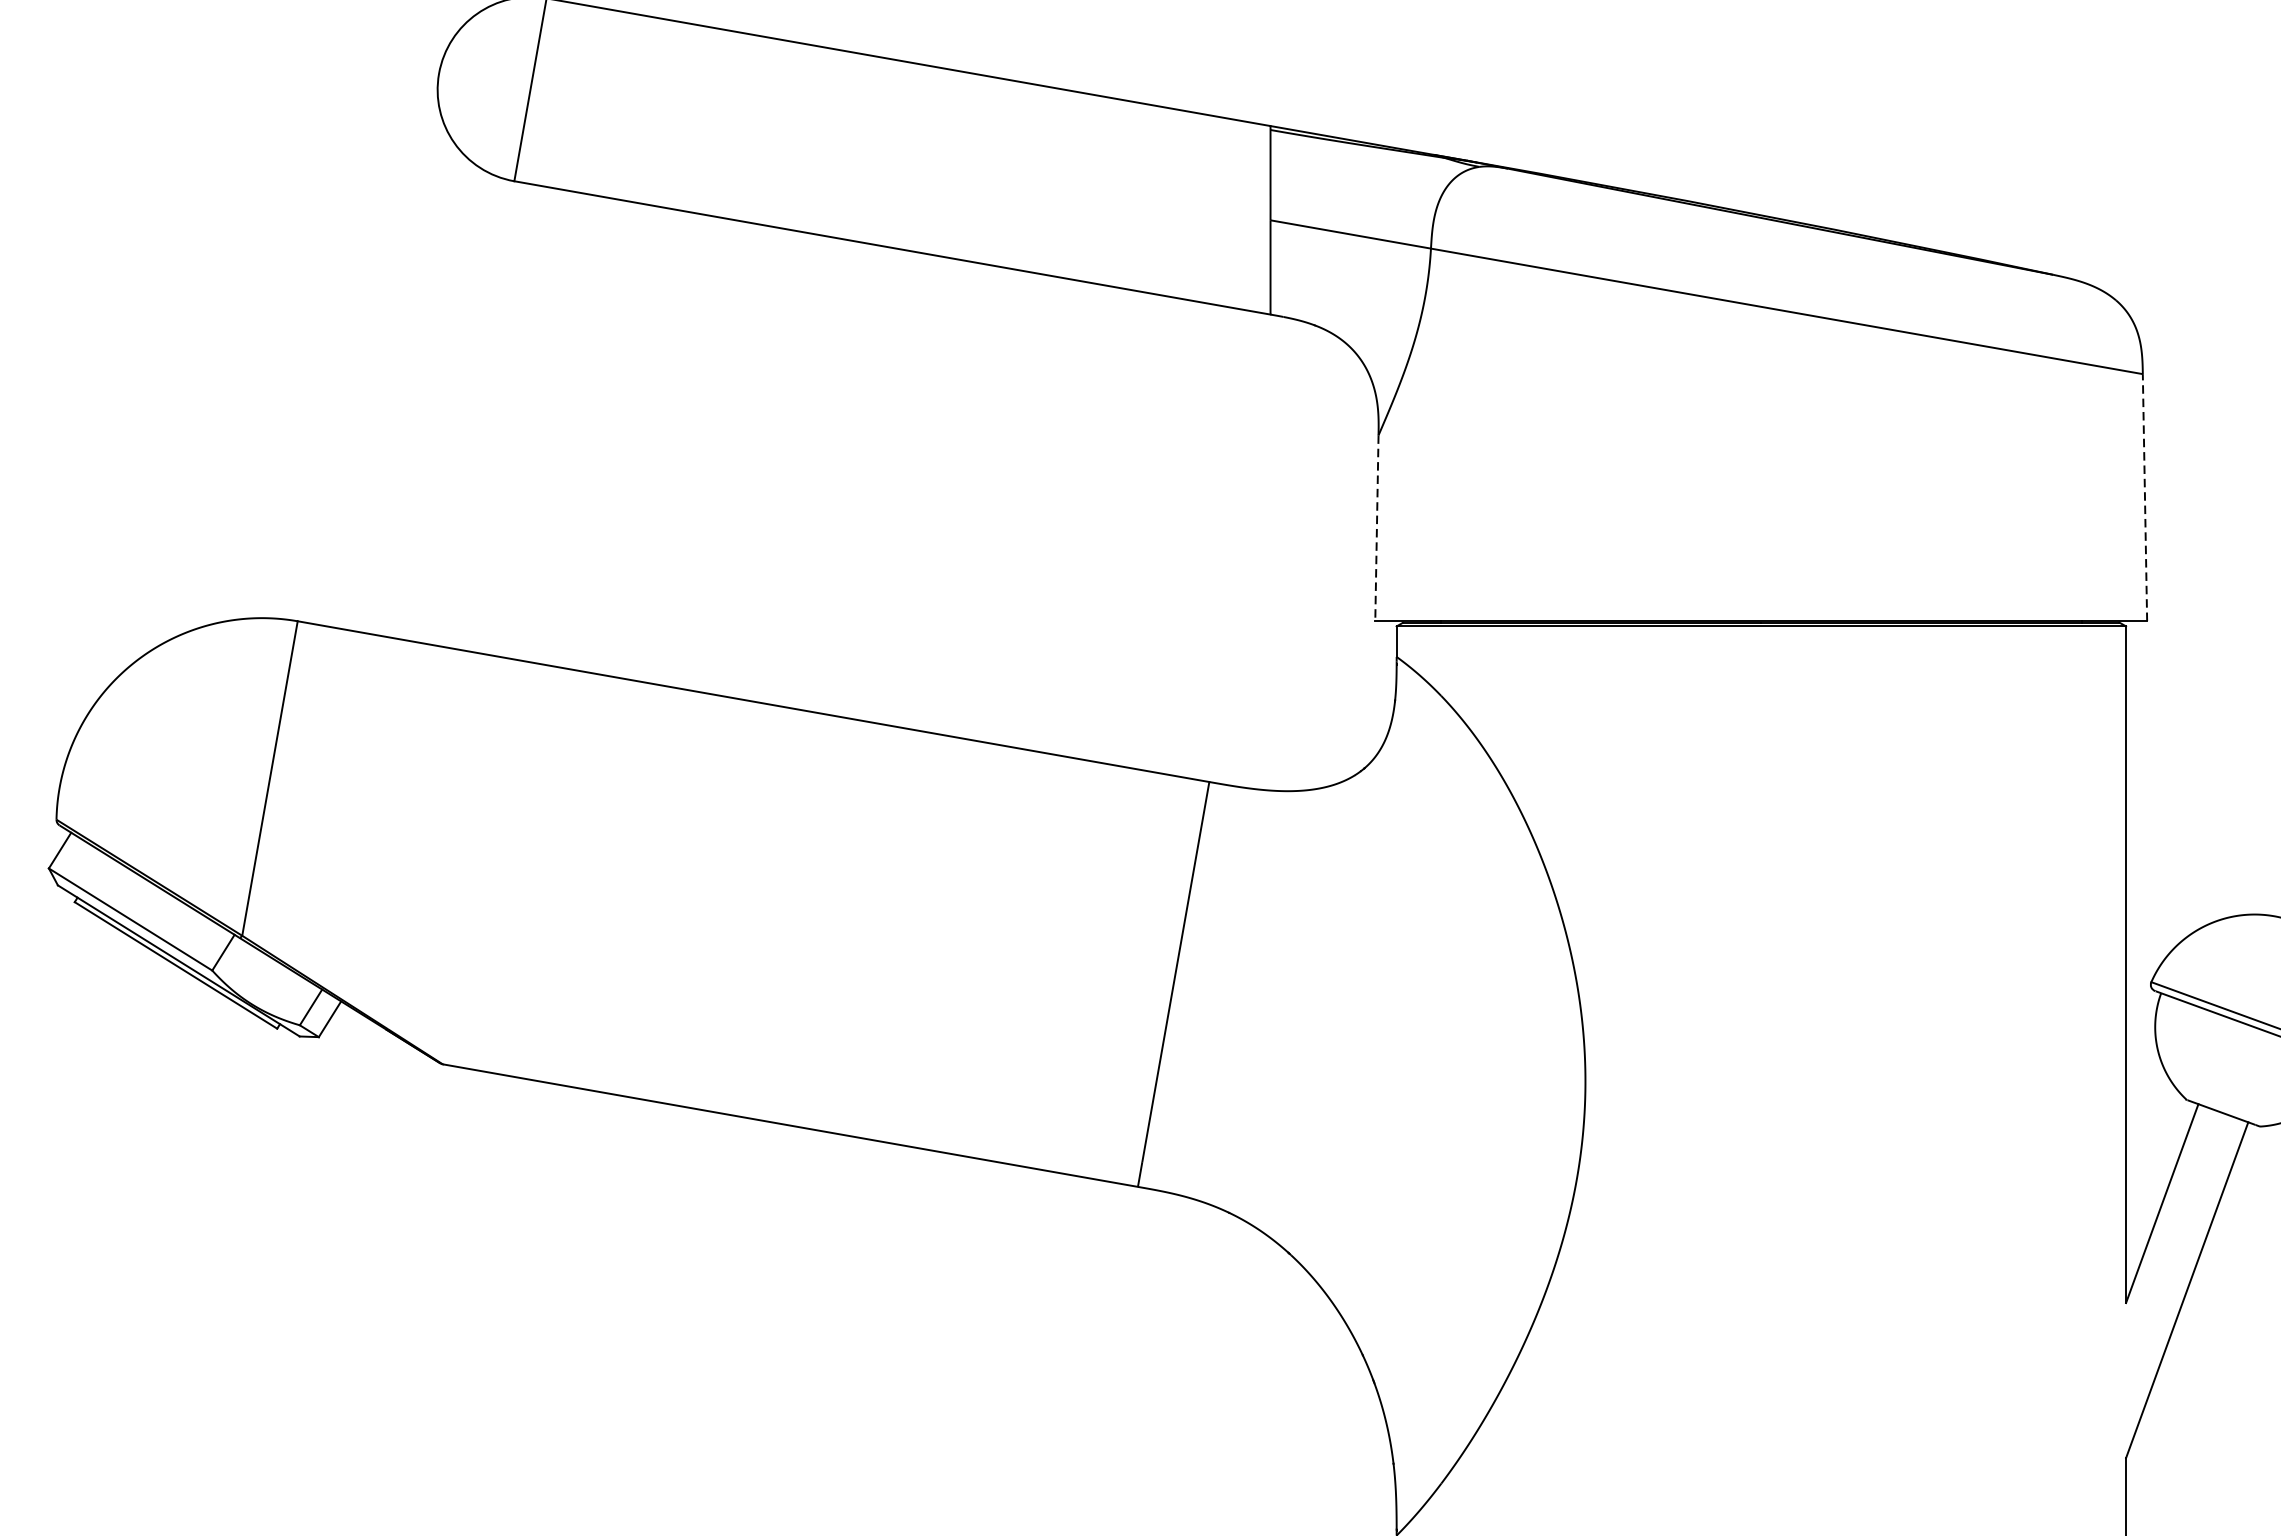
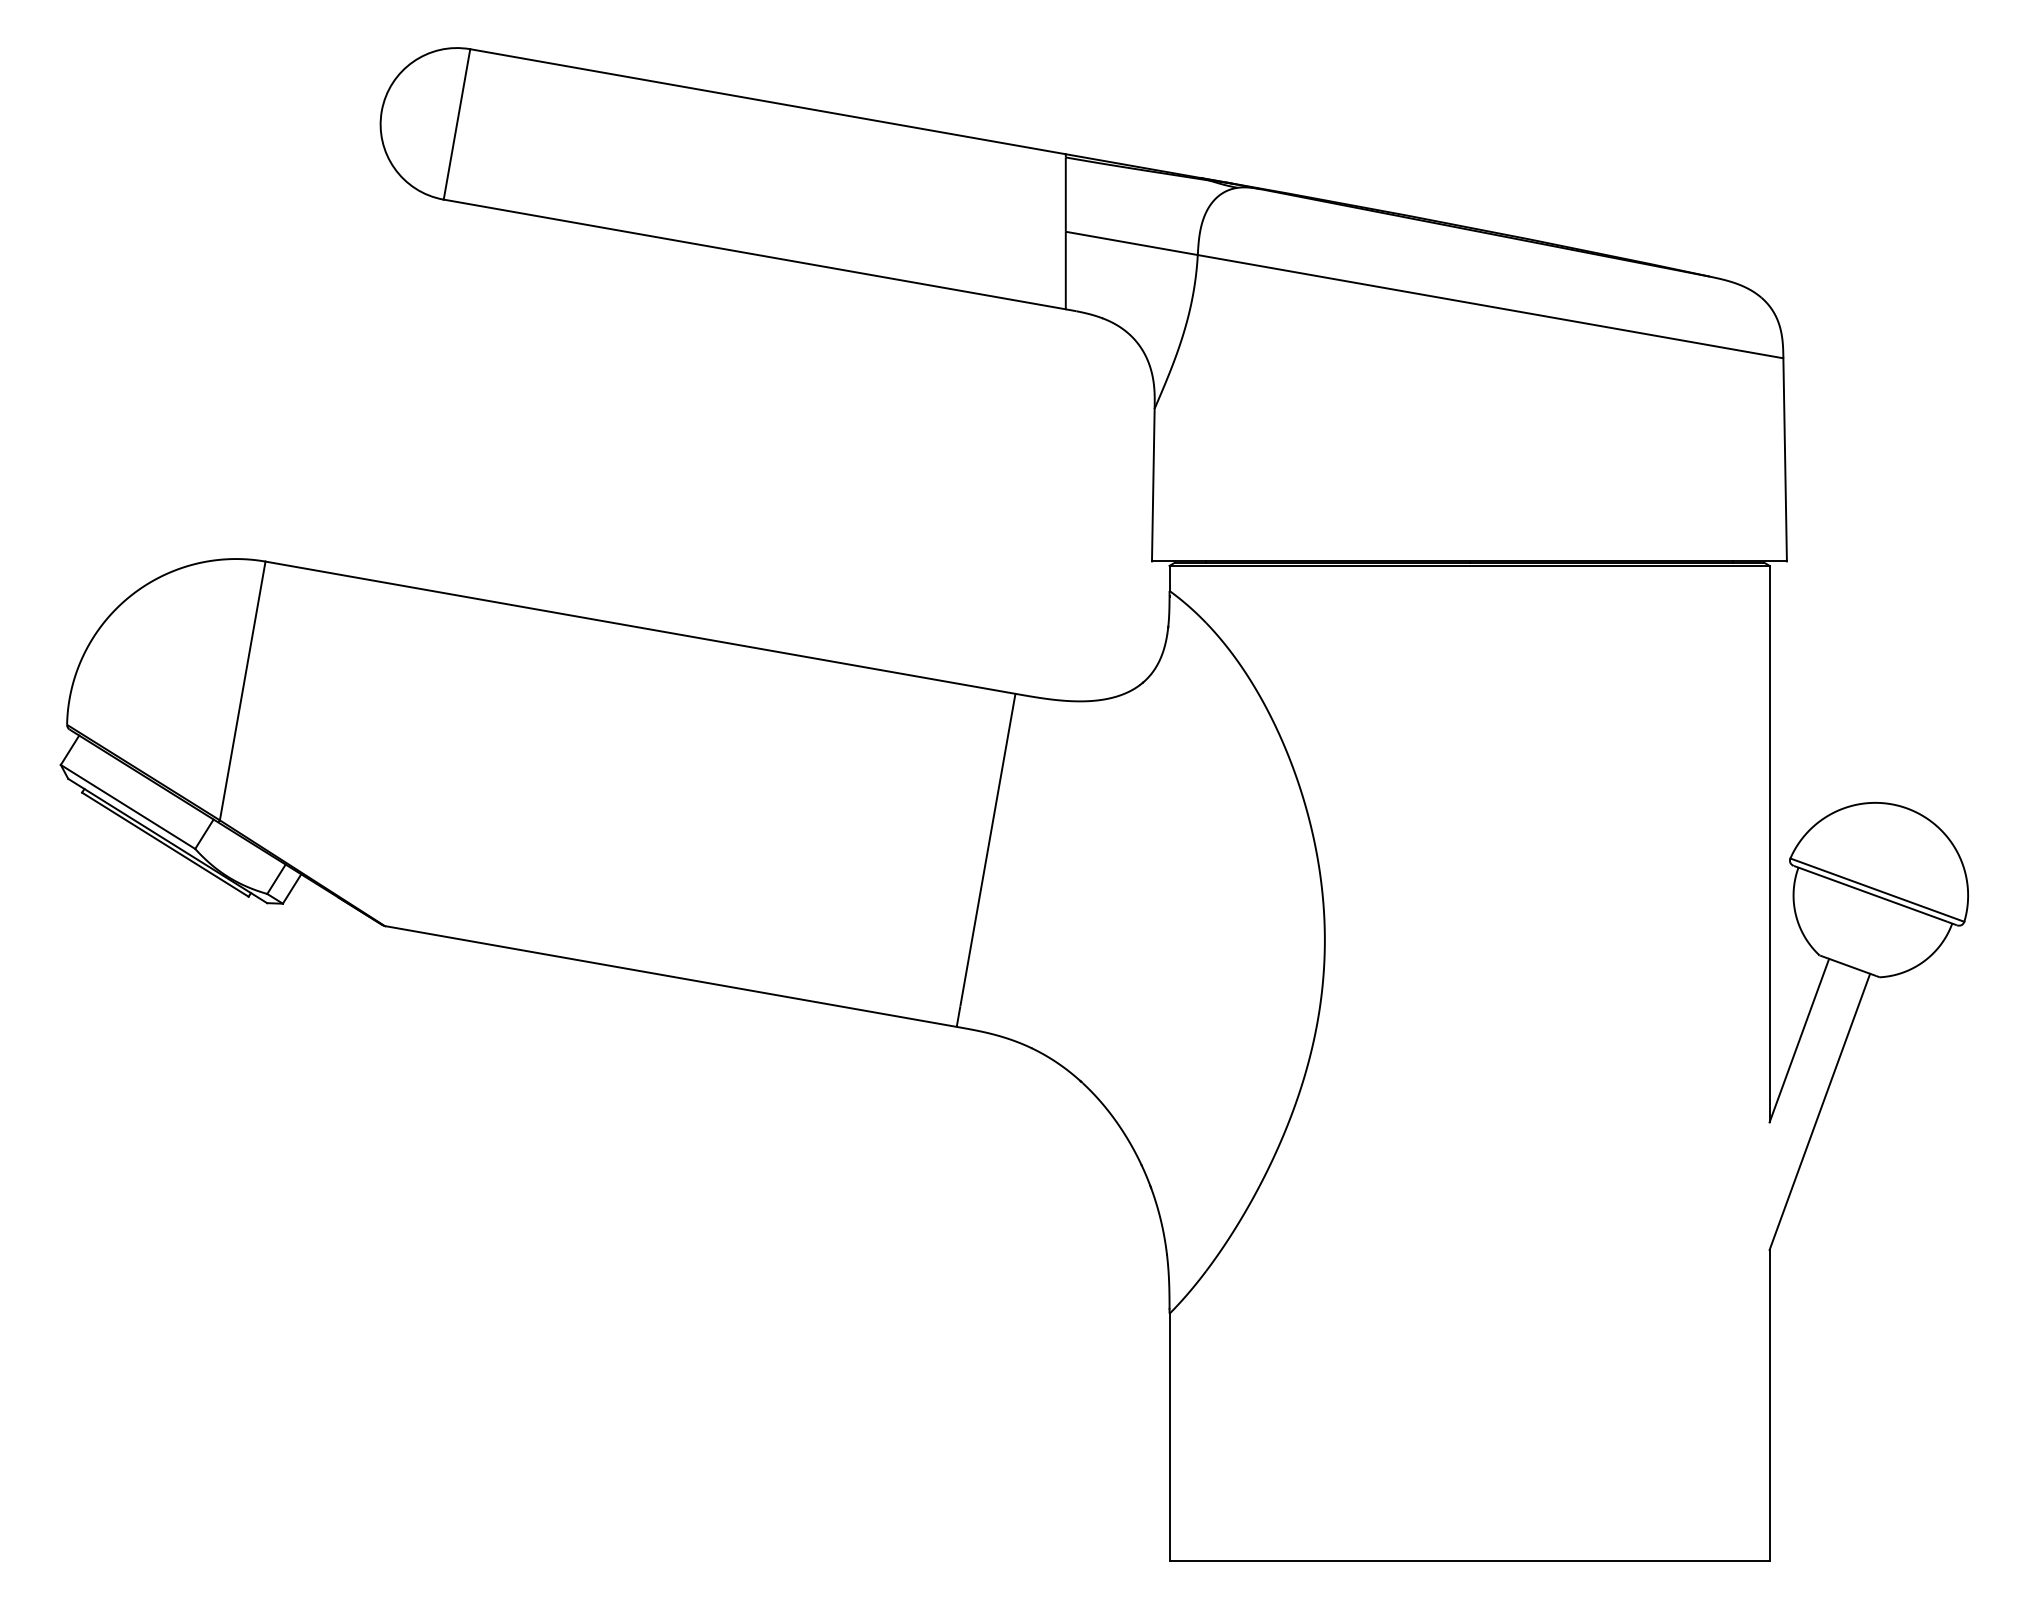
line: (2145, 497) -> (1785, 459), dashed -> solid
line: (1377, 528) -> (1153, 485), dashed -> solid

